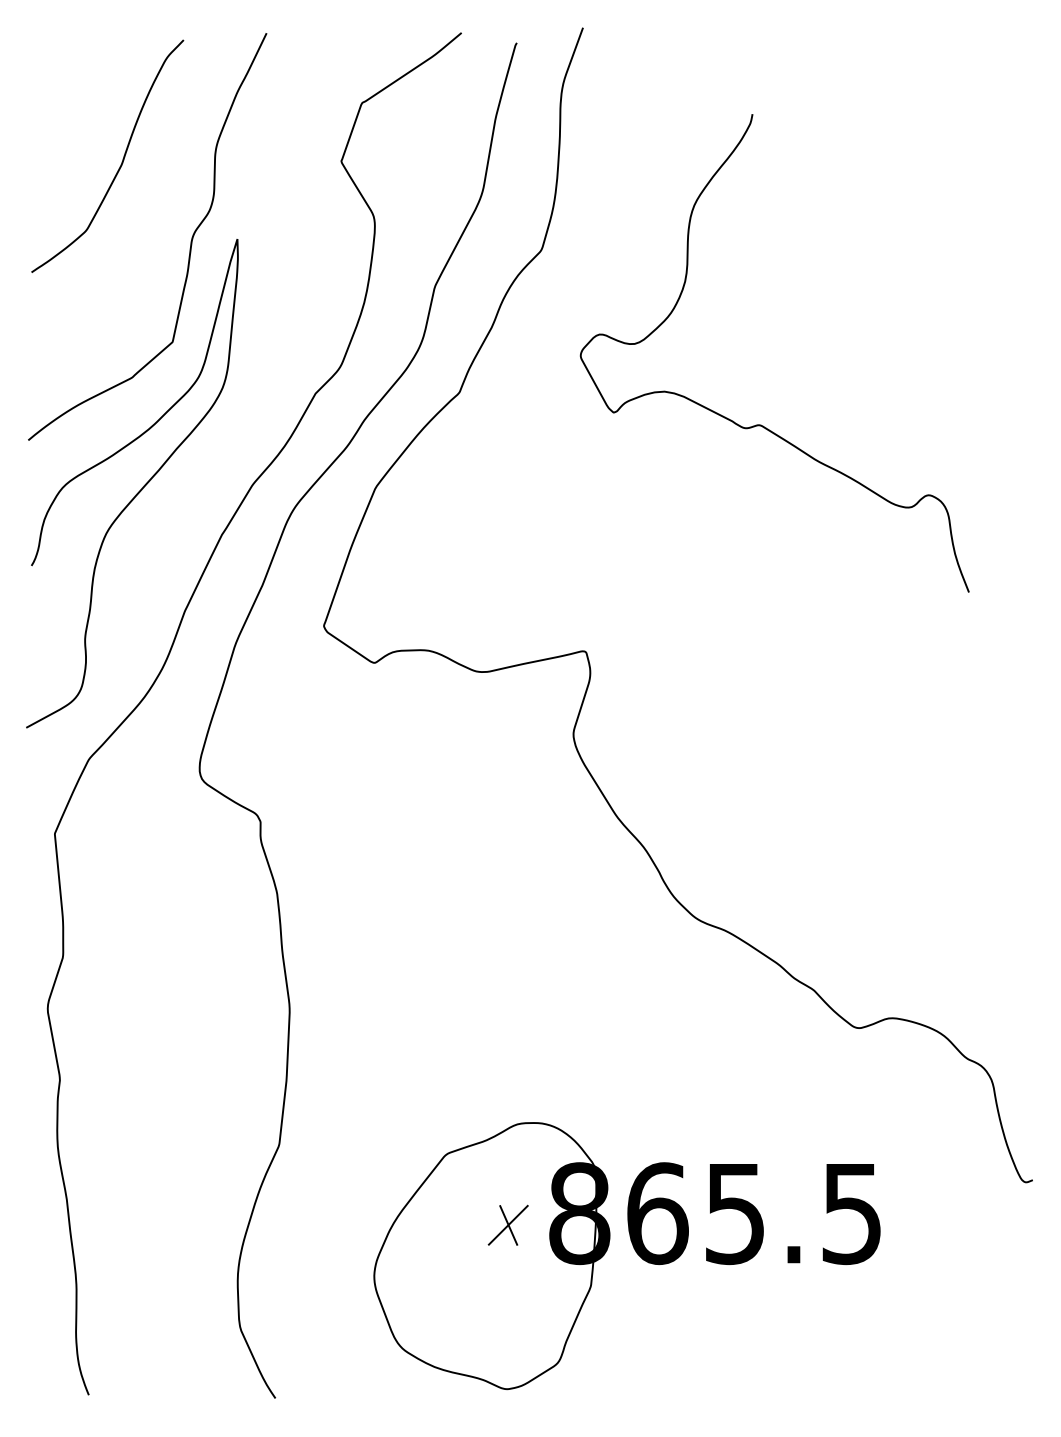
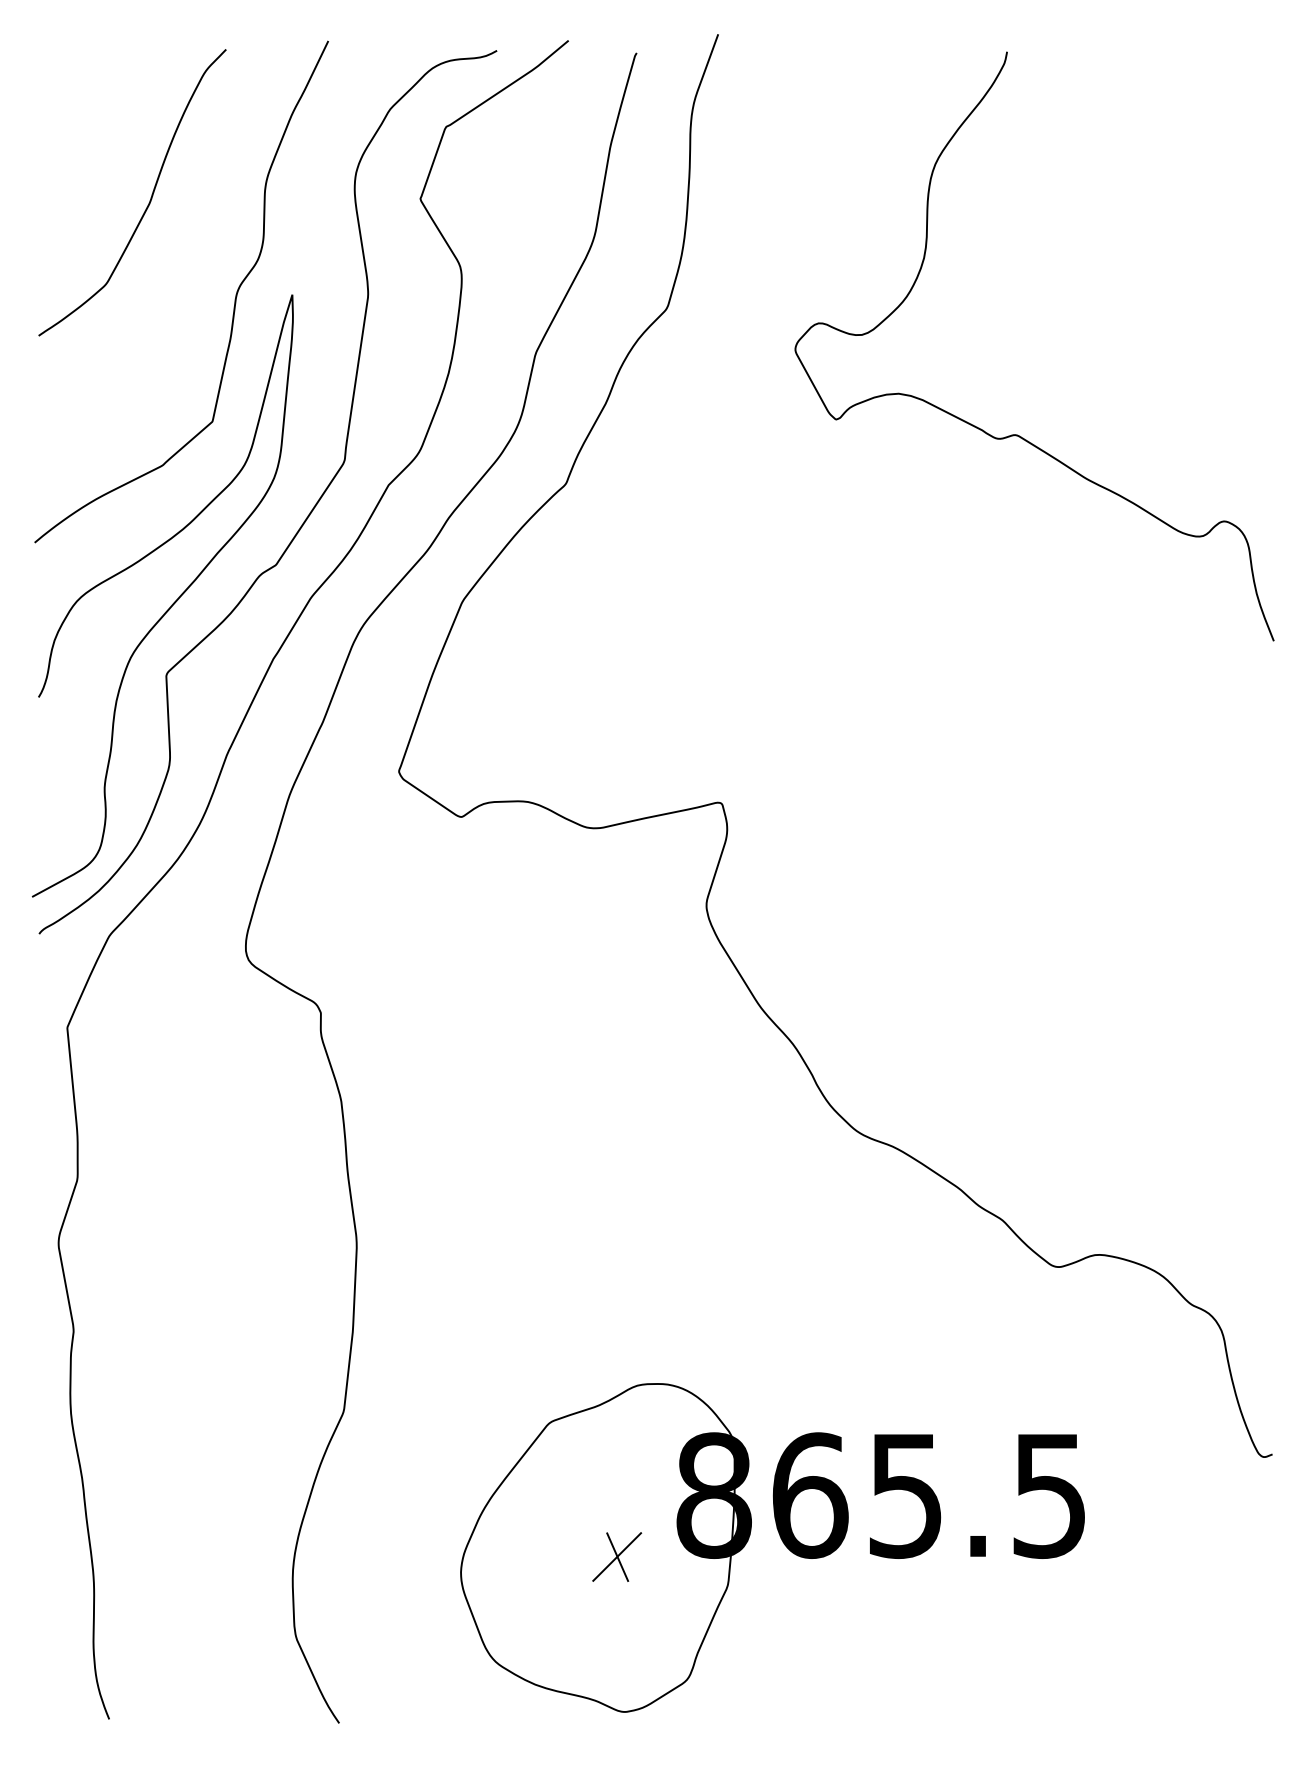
curve: (248, 420) -> (305, 518), added
curve: (760, 424) -> (1017, 434), moved
part: (508, 1224) -> (617, 1556), moved

